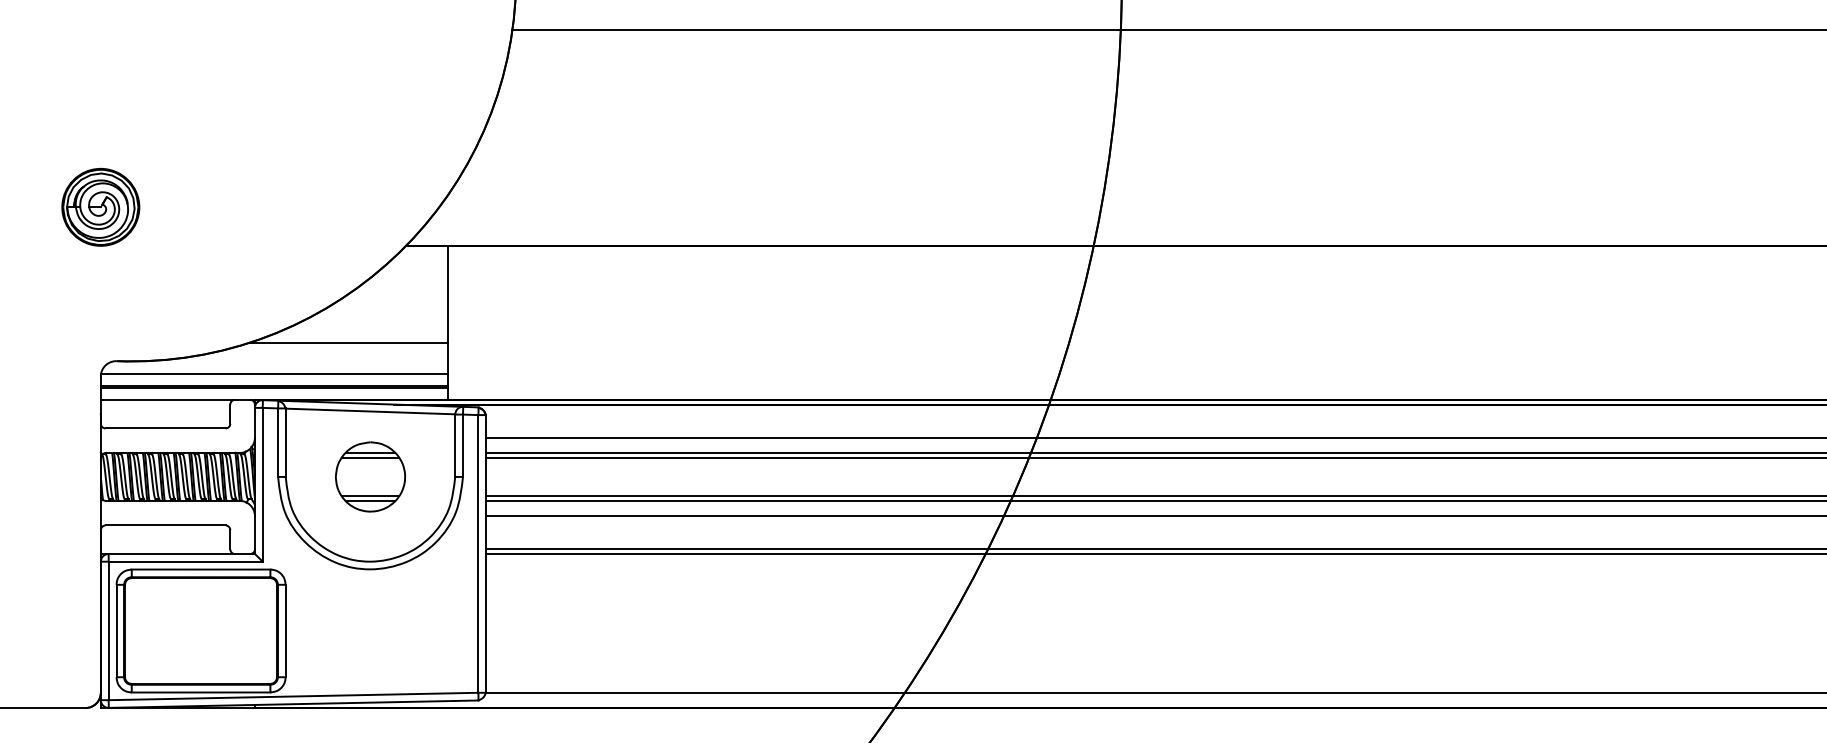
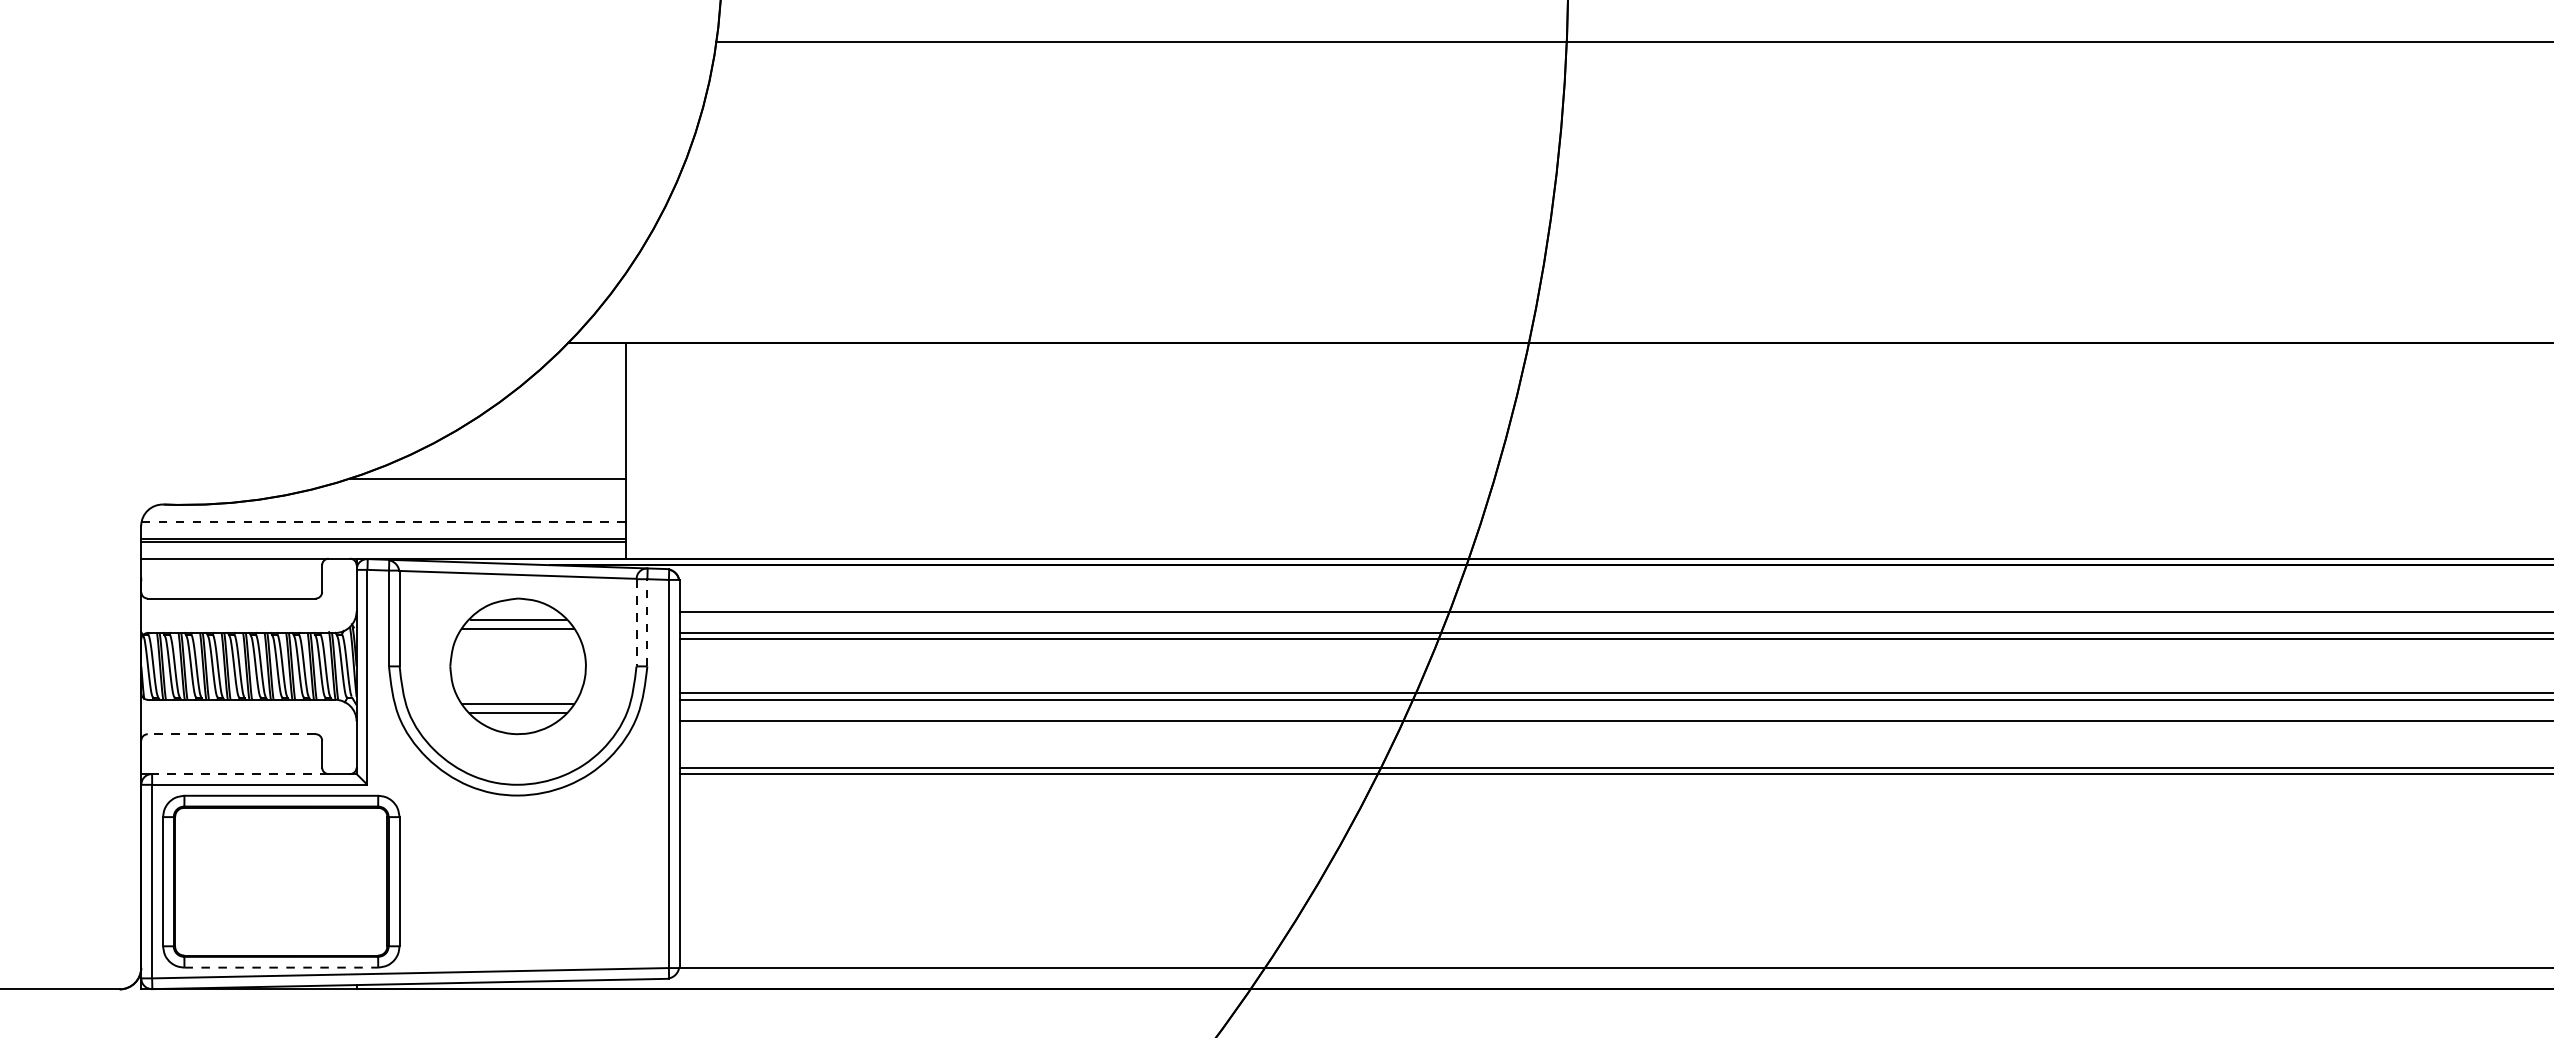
part: (100, 207) -> (140, 289), removed
line: (274, 373) -> (384, 521), solid -> dashed
line: (455, 445) -> (636, 622), solid -> dashed
line: (463, 445) -> (647, 622), solid -> dashed
part: (370, 477) -> (517, 666), size x1.4
line: (165, 525) -> (231, 734), solid -> dashed
line: (171, 554) -> (239, 774), solid -> dashed
line: (201, 692) -> (281, 967), solid -> dashed

